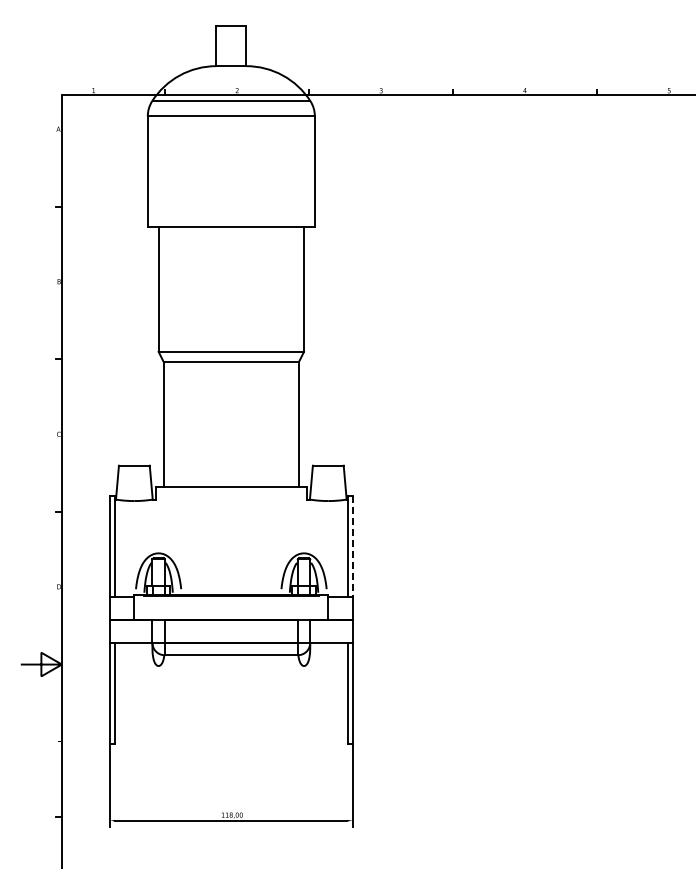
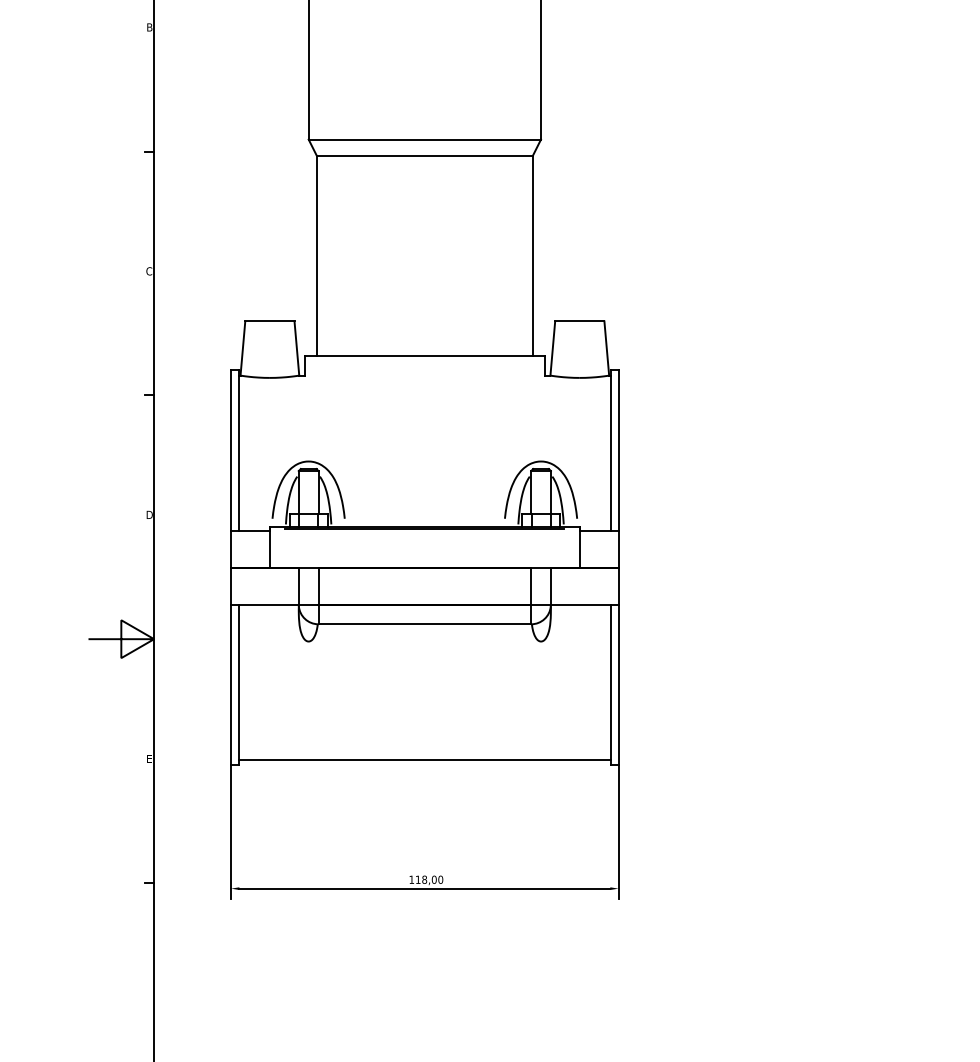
line: (352, 546) -> (618, 450), dashed -> solid
line: (230, 739) -> (423, 758), added

